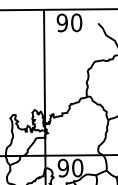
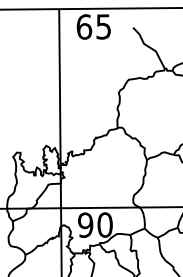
text: (69, 22) -> (93, 26), 90 -> 65

